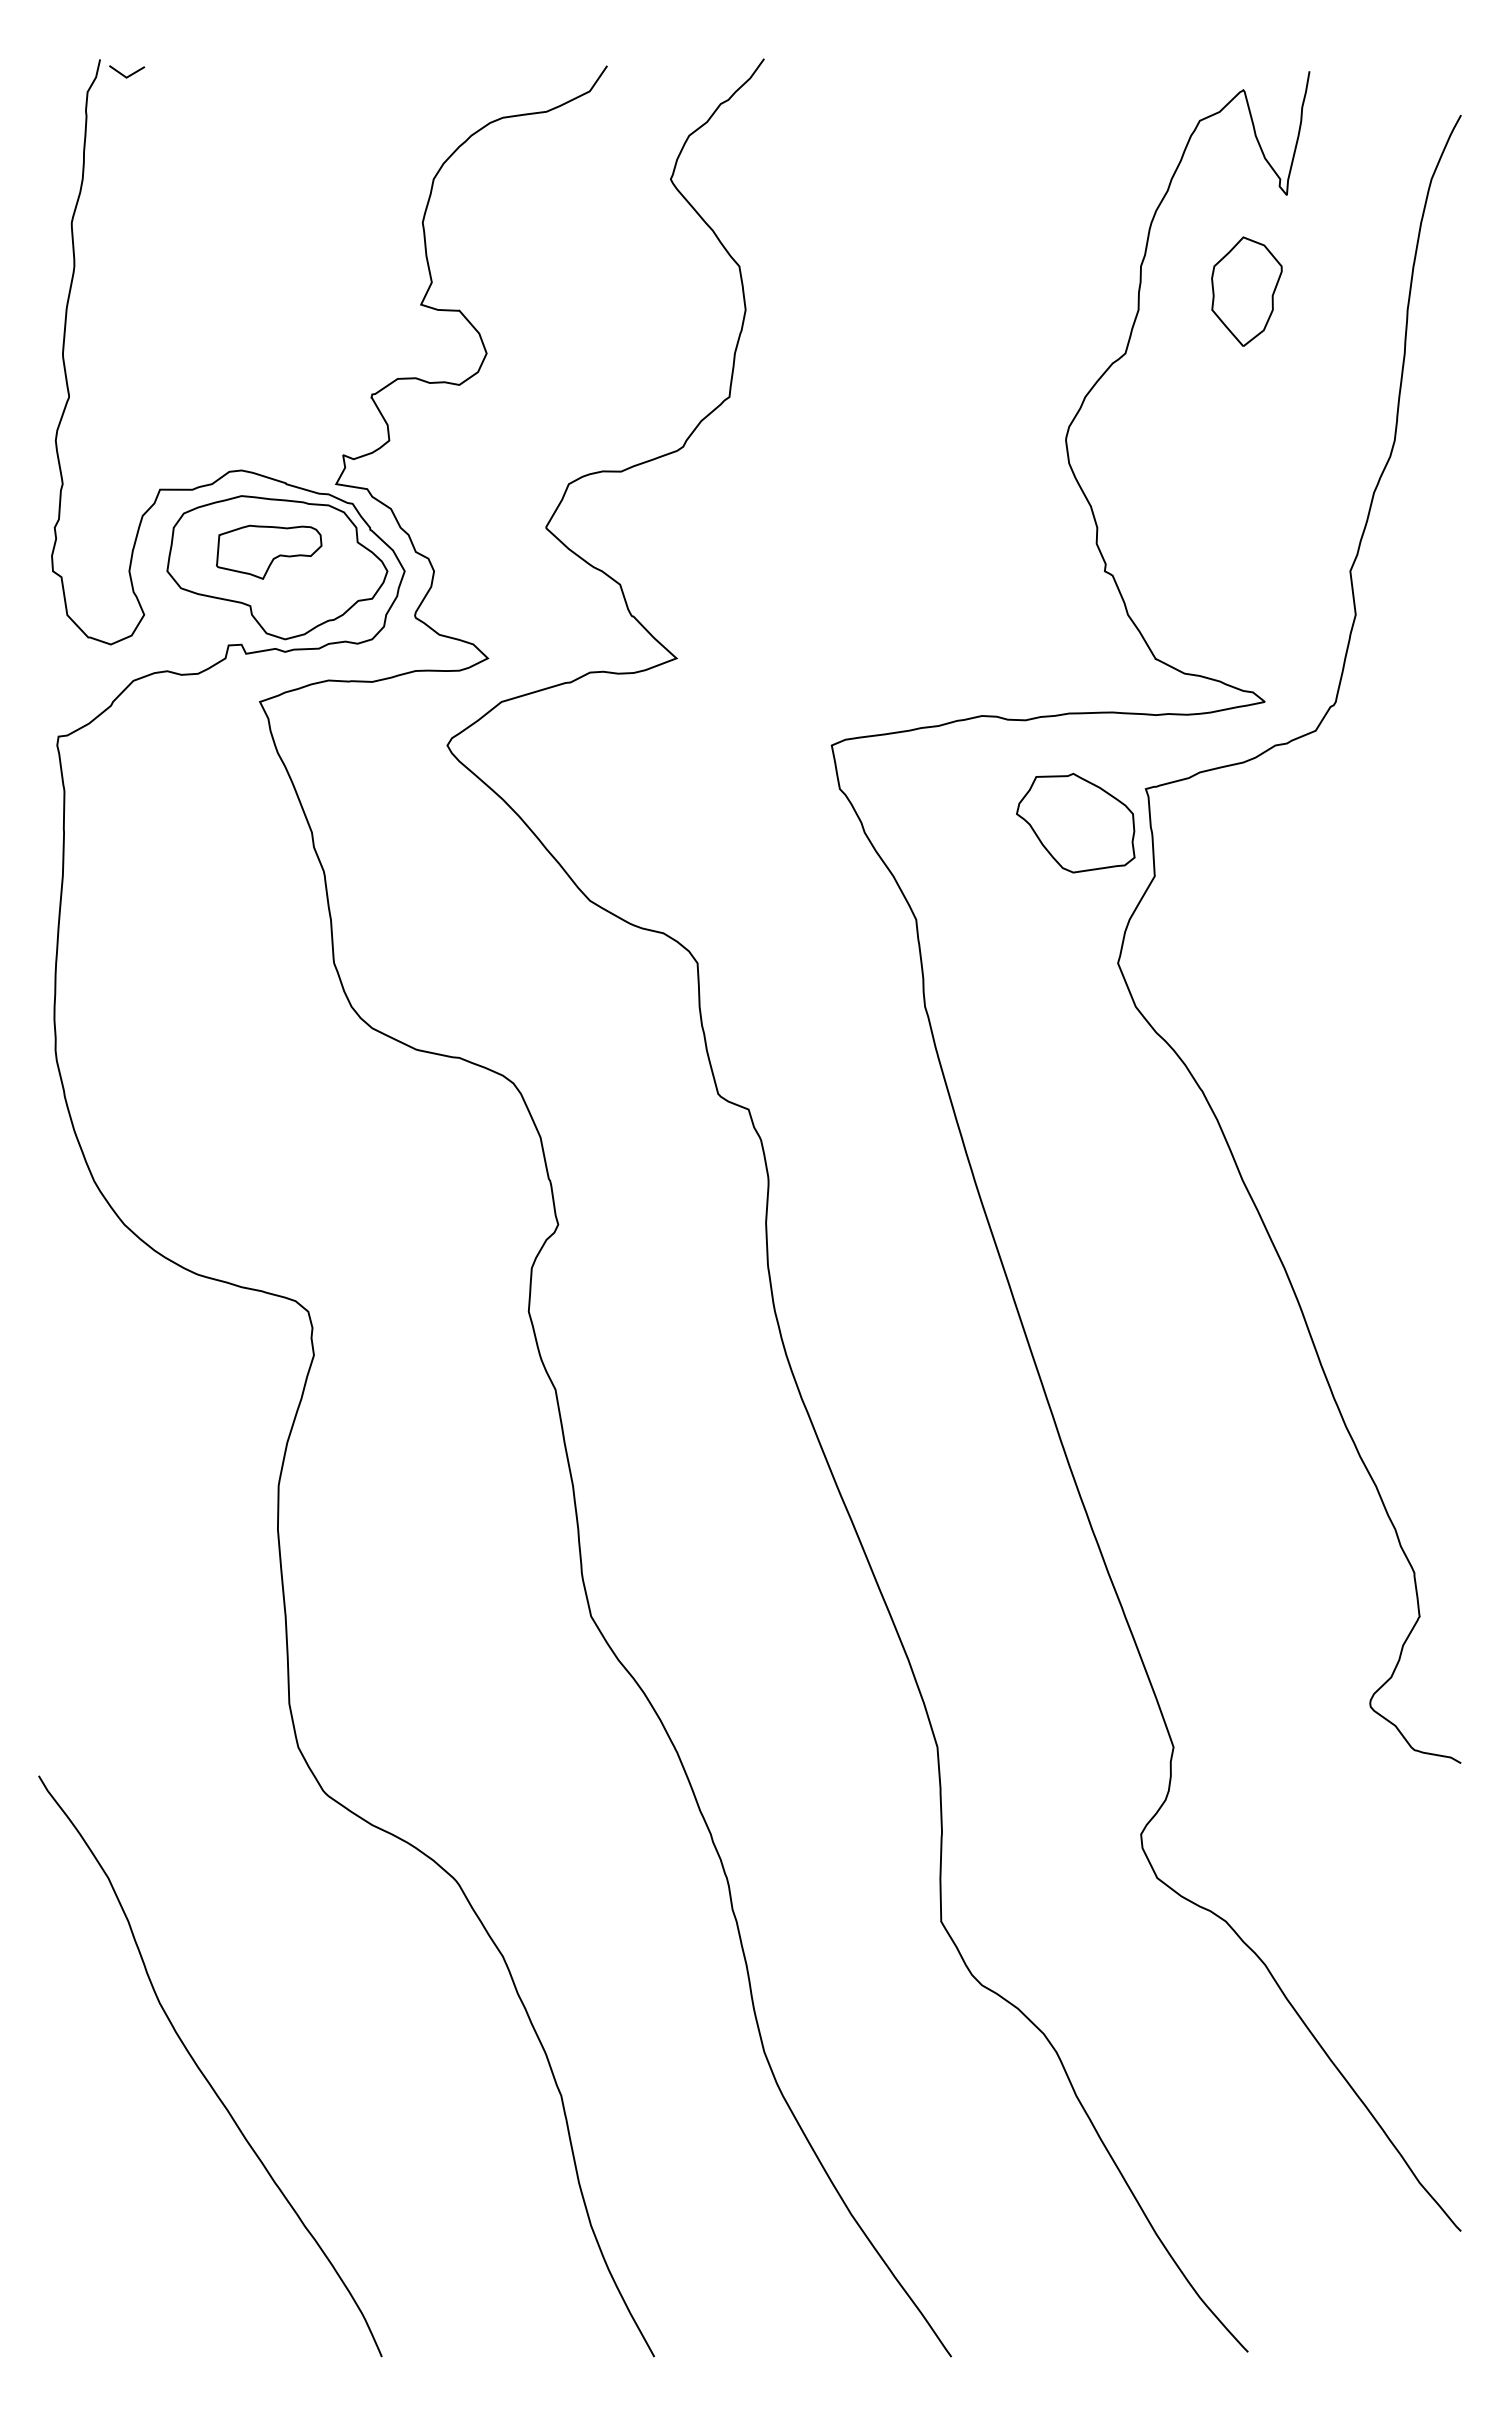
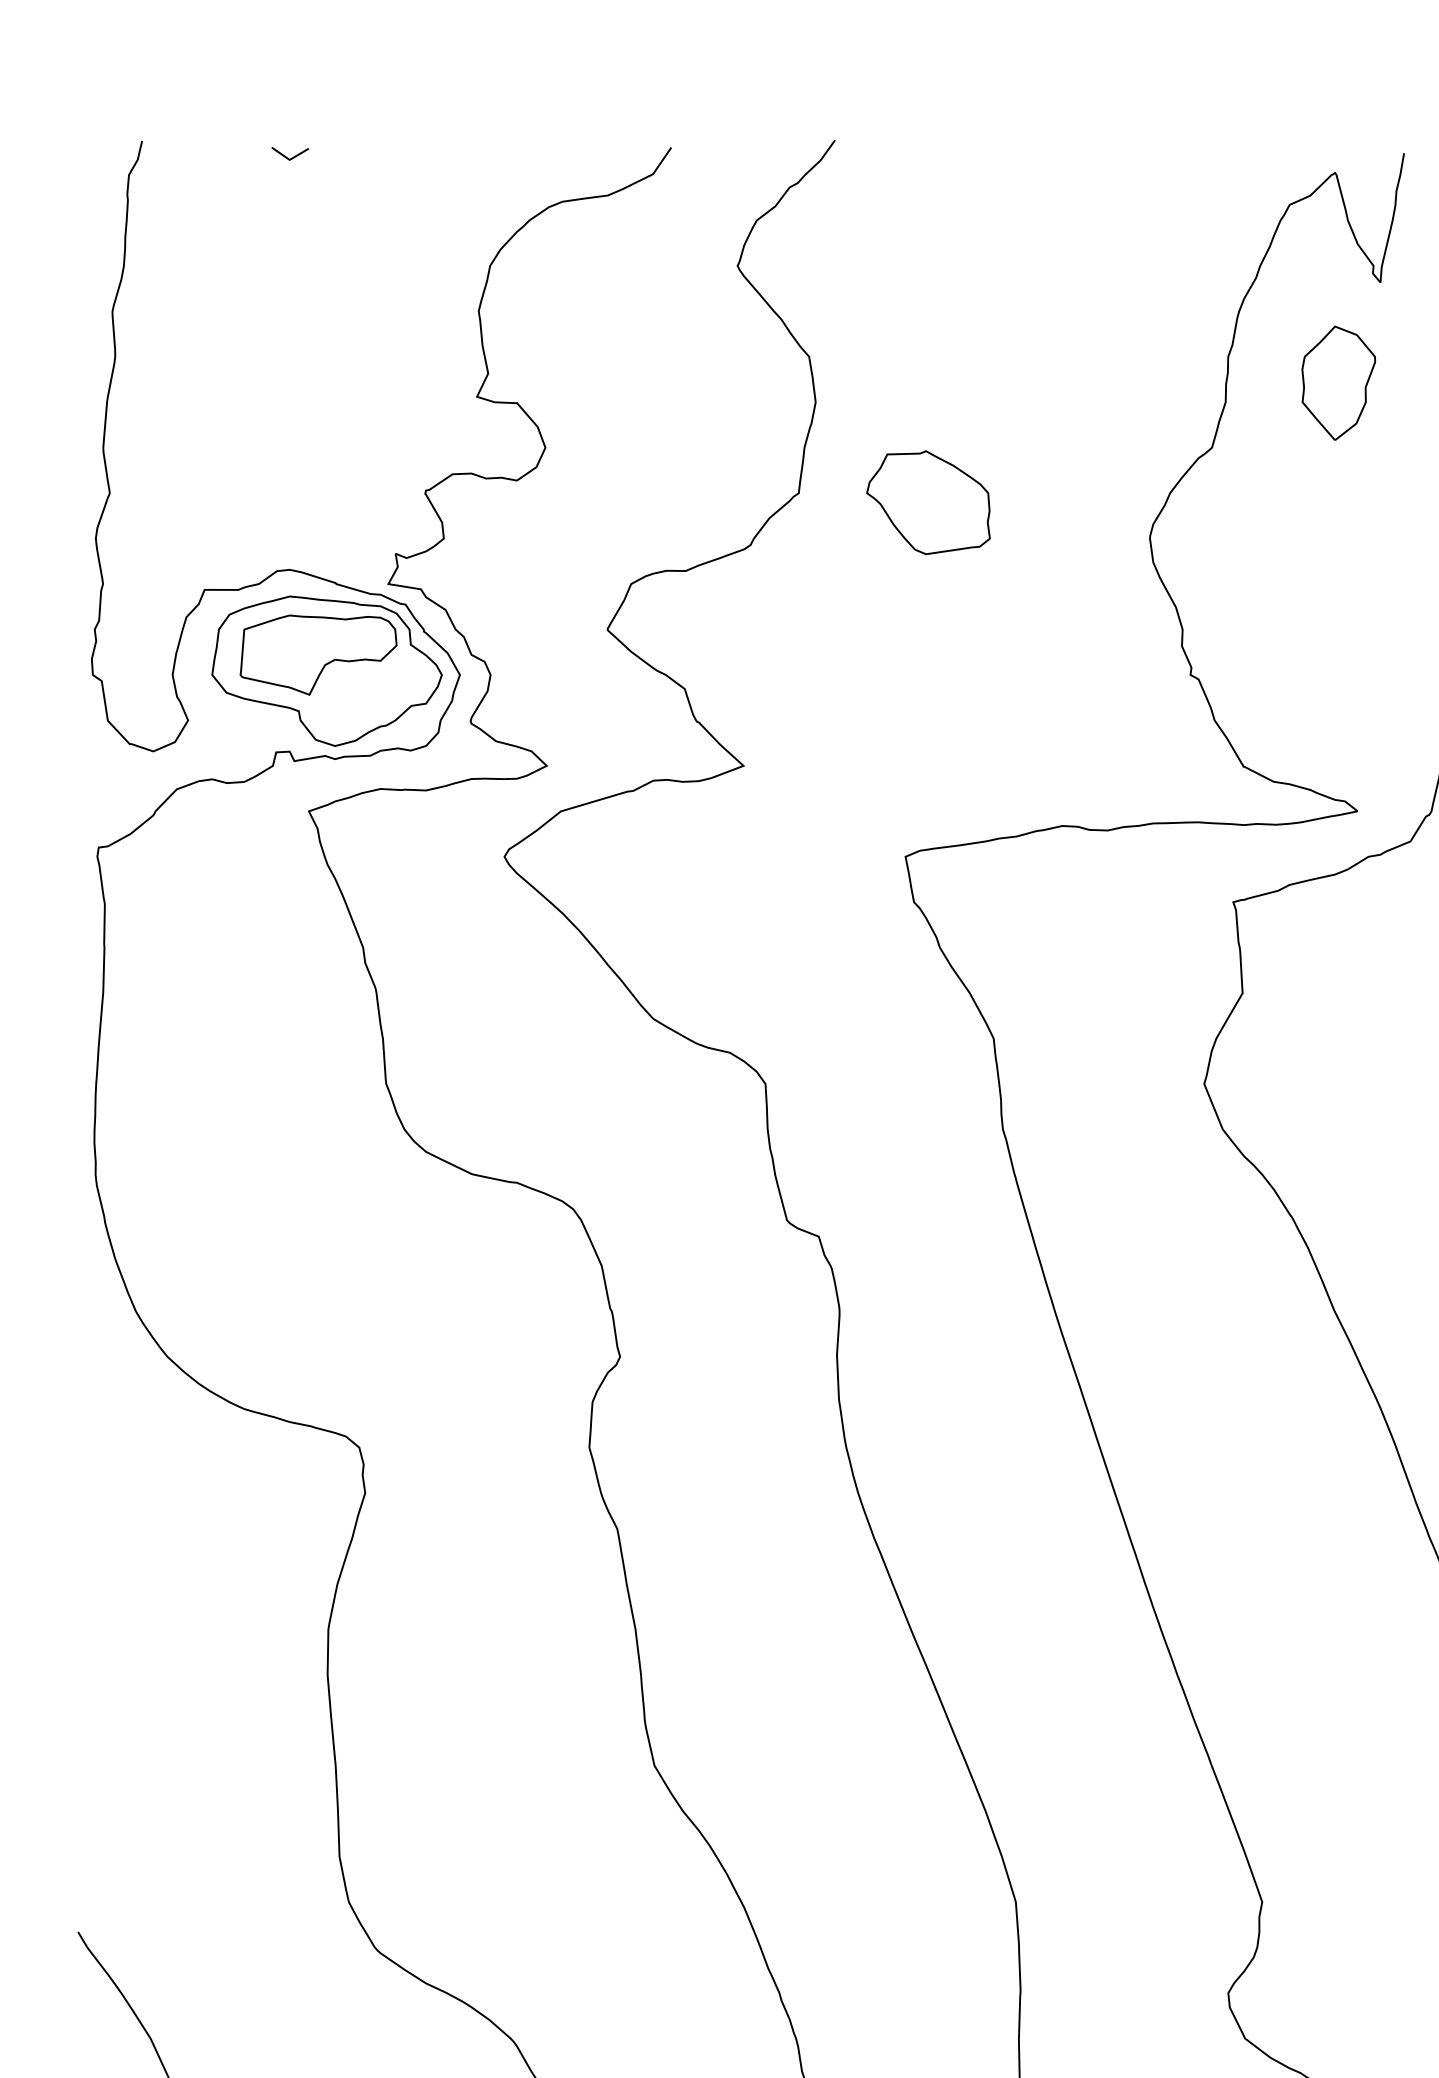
line: (129, 74) -> (292, 156), moved
part: (268, 552) -> (317, 655), size x1.43
part: (1075, 822) -> (928, 502), moved

